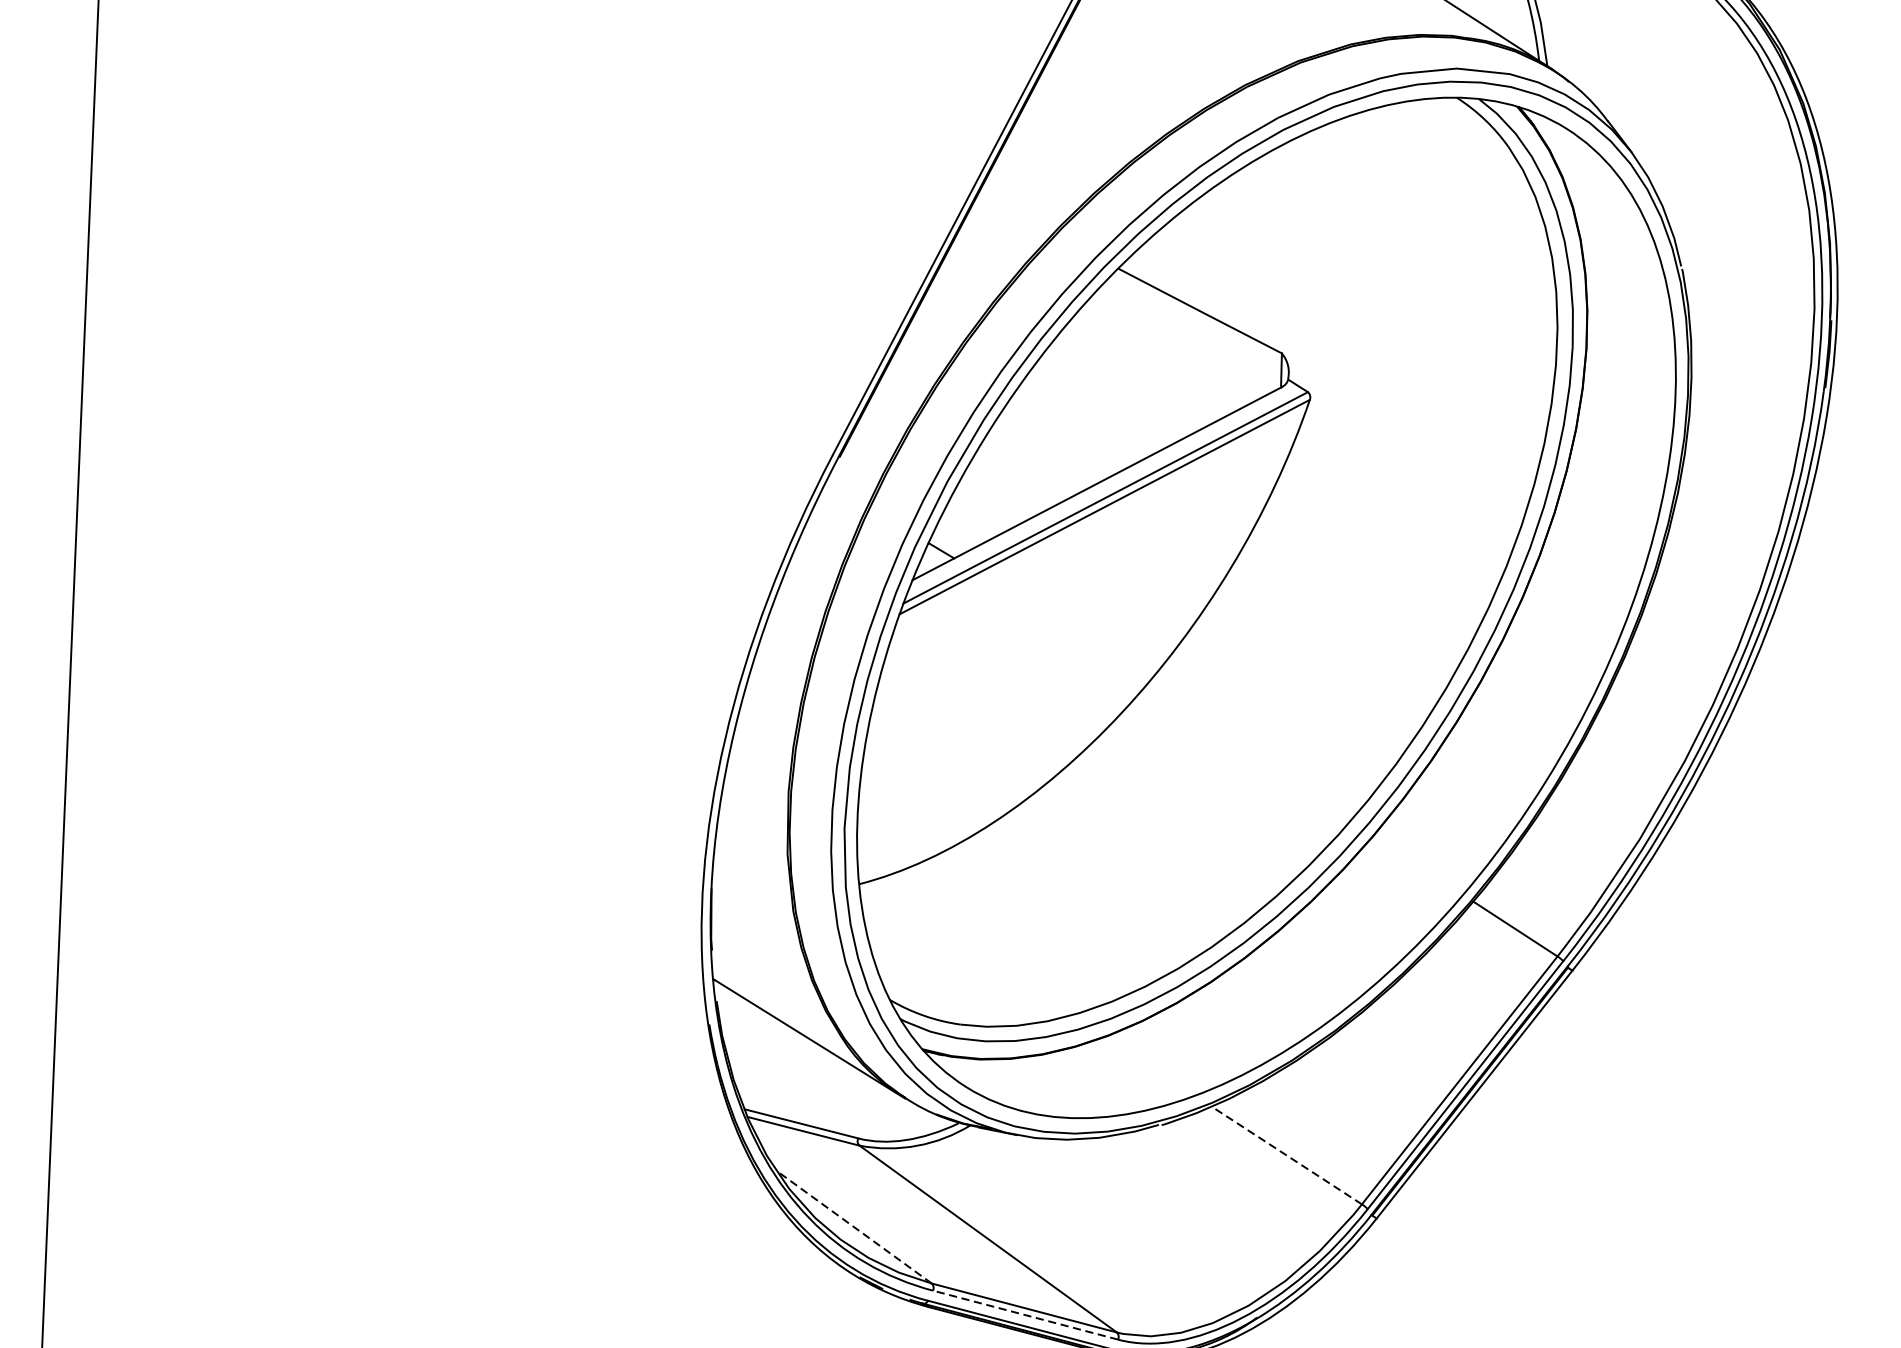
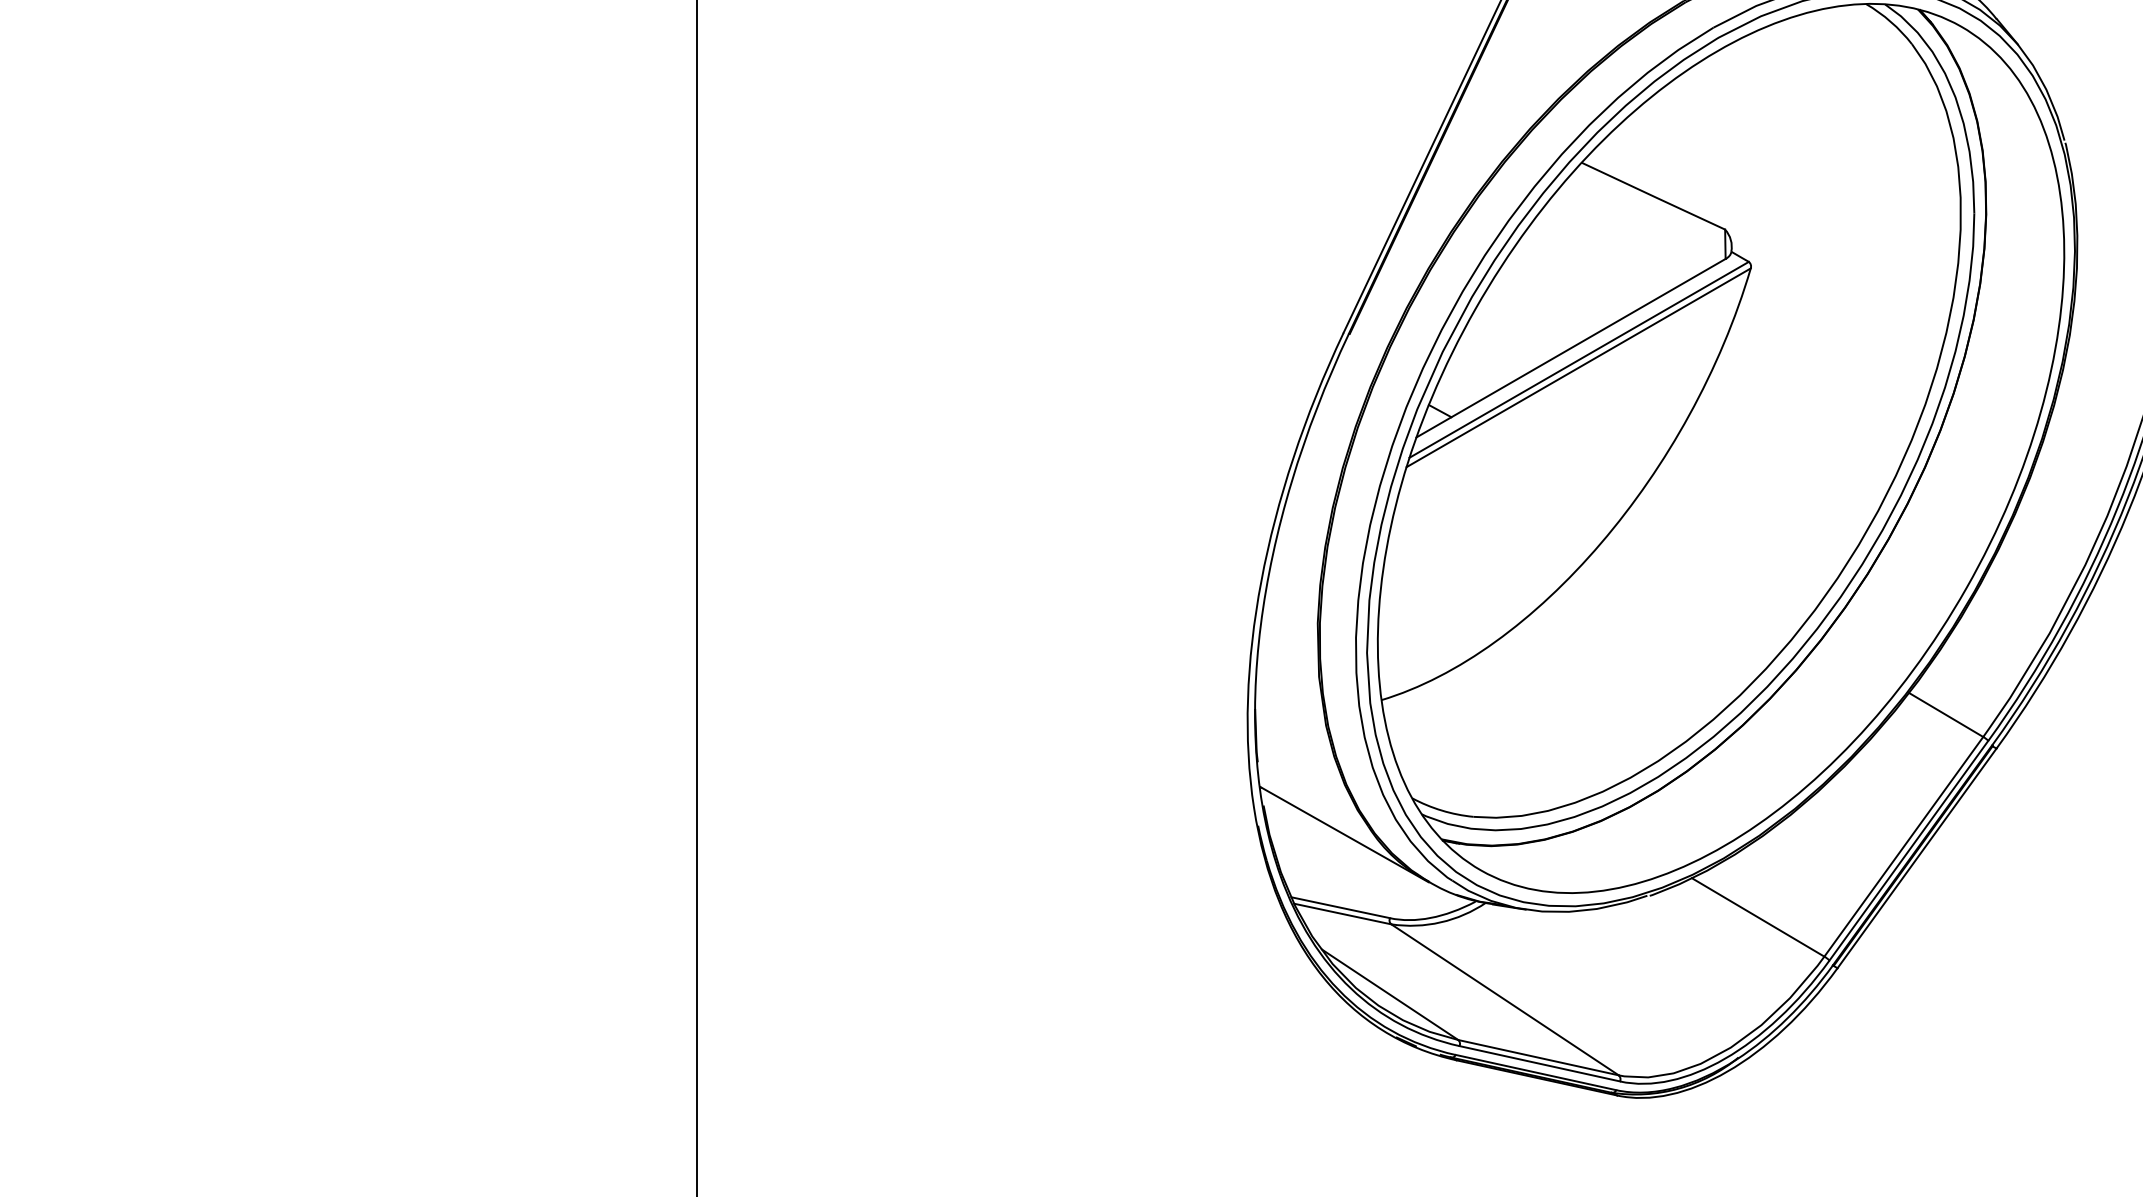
line: (1287, 1155) -> (1758, 917), dashed -> solid
line: (855, 1227) -> (1390, 994), dashed -> solid
line: (1025, 1314) -> (1539, 1063), dashed -> solid

